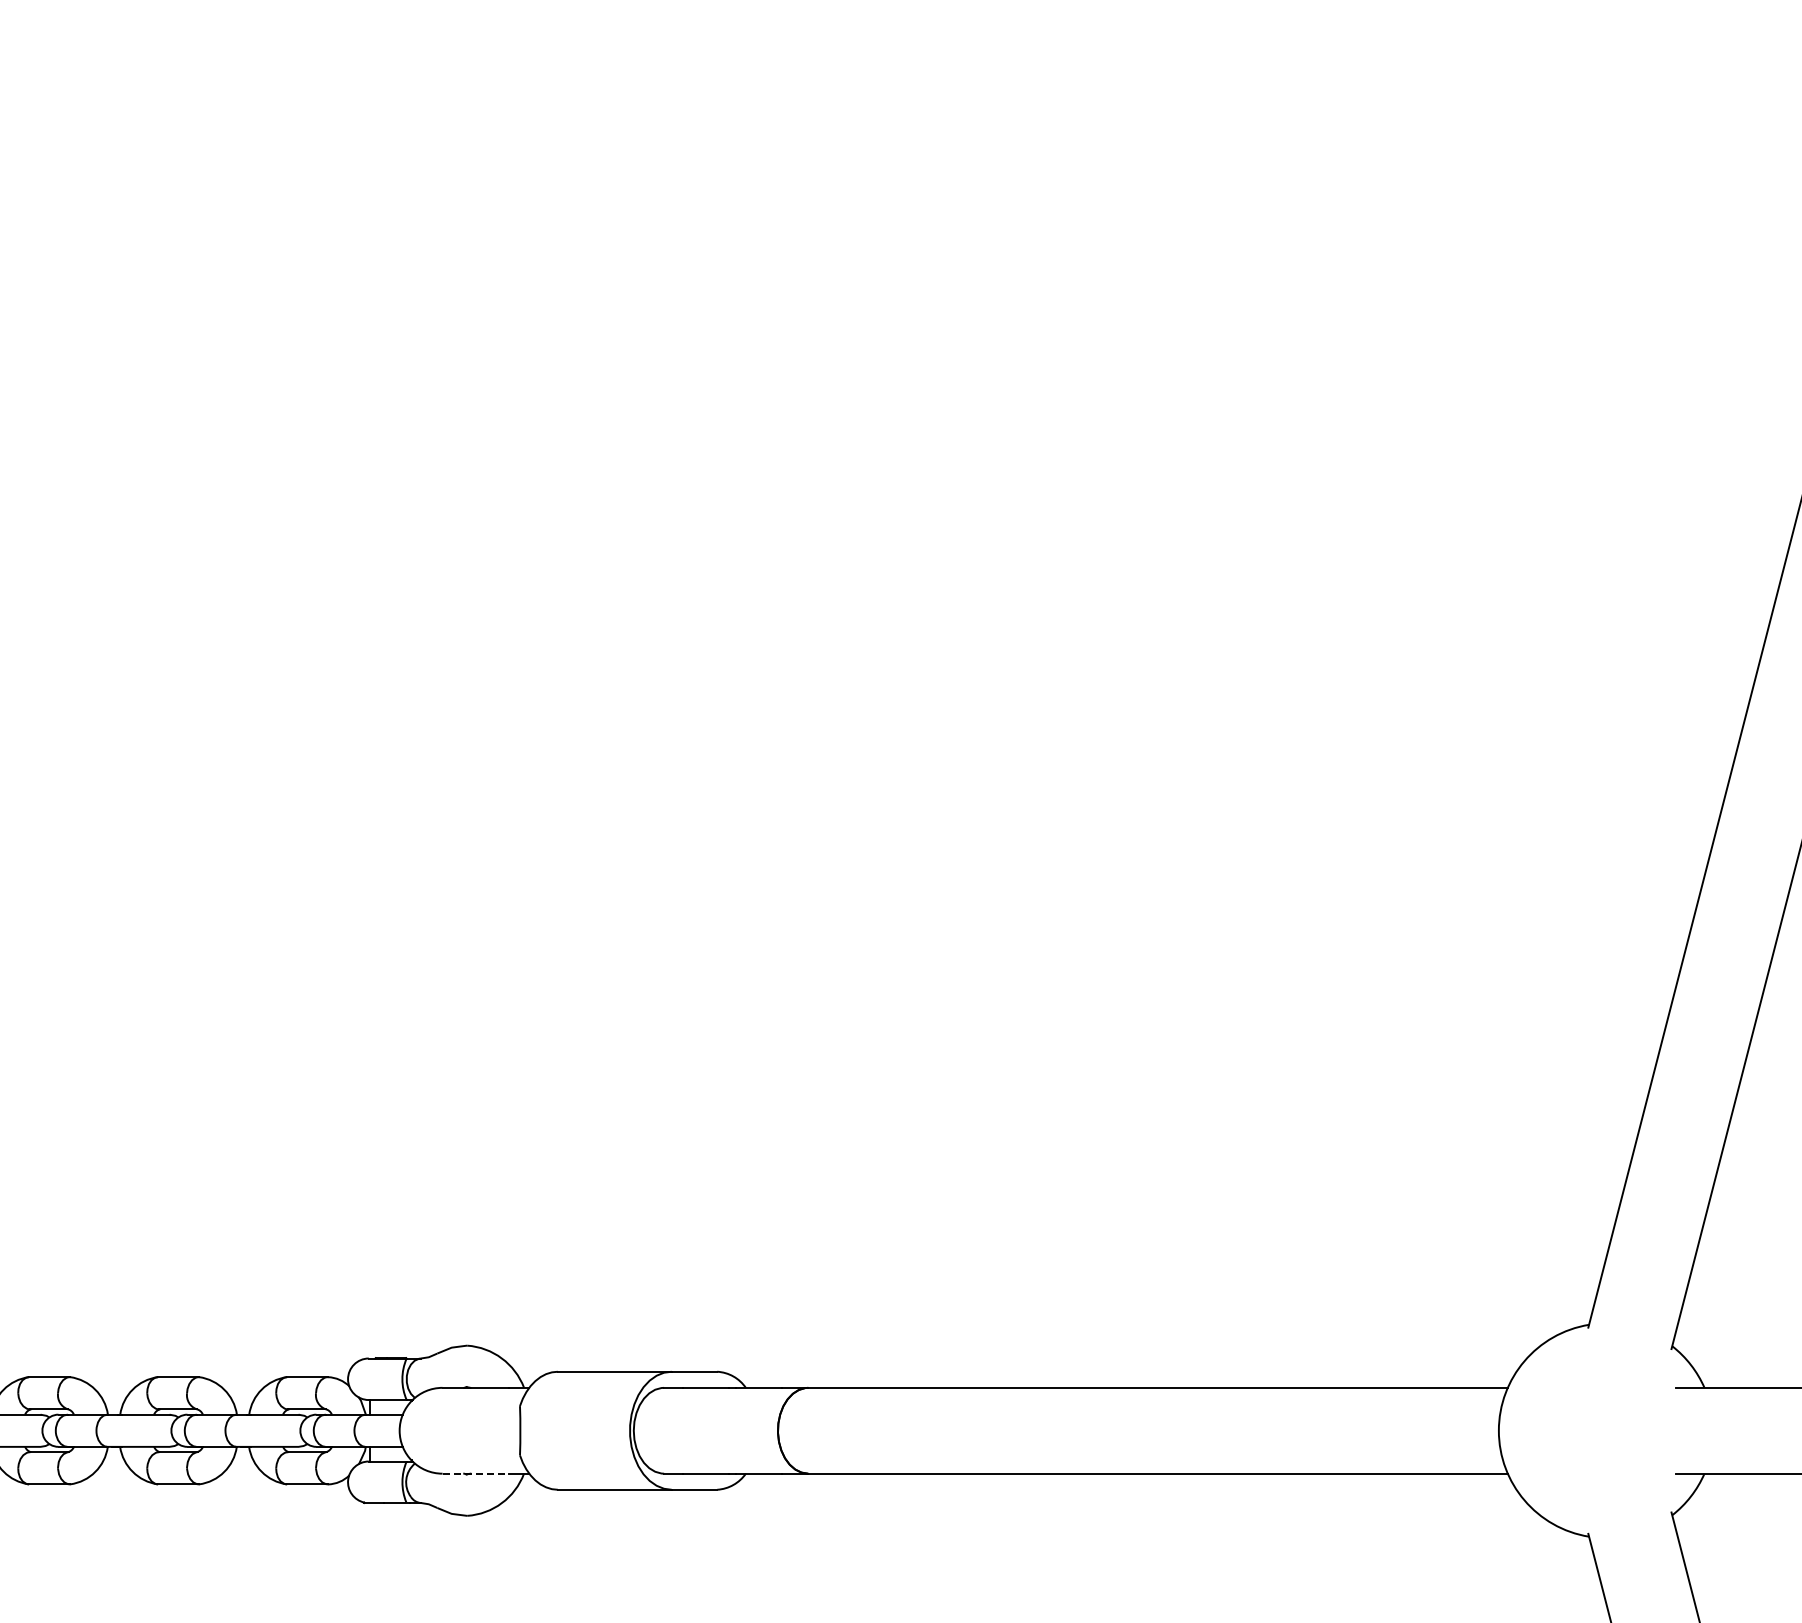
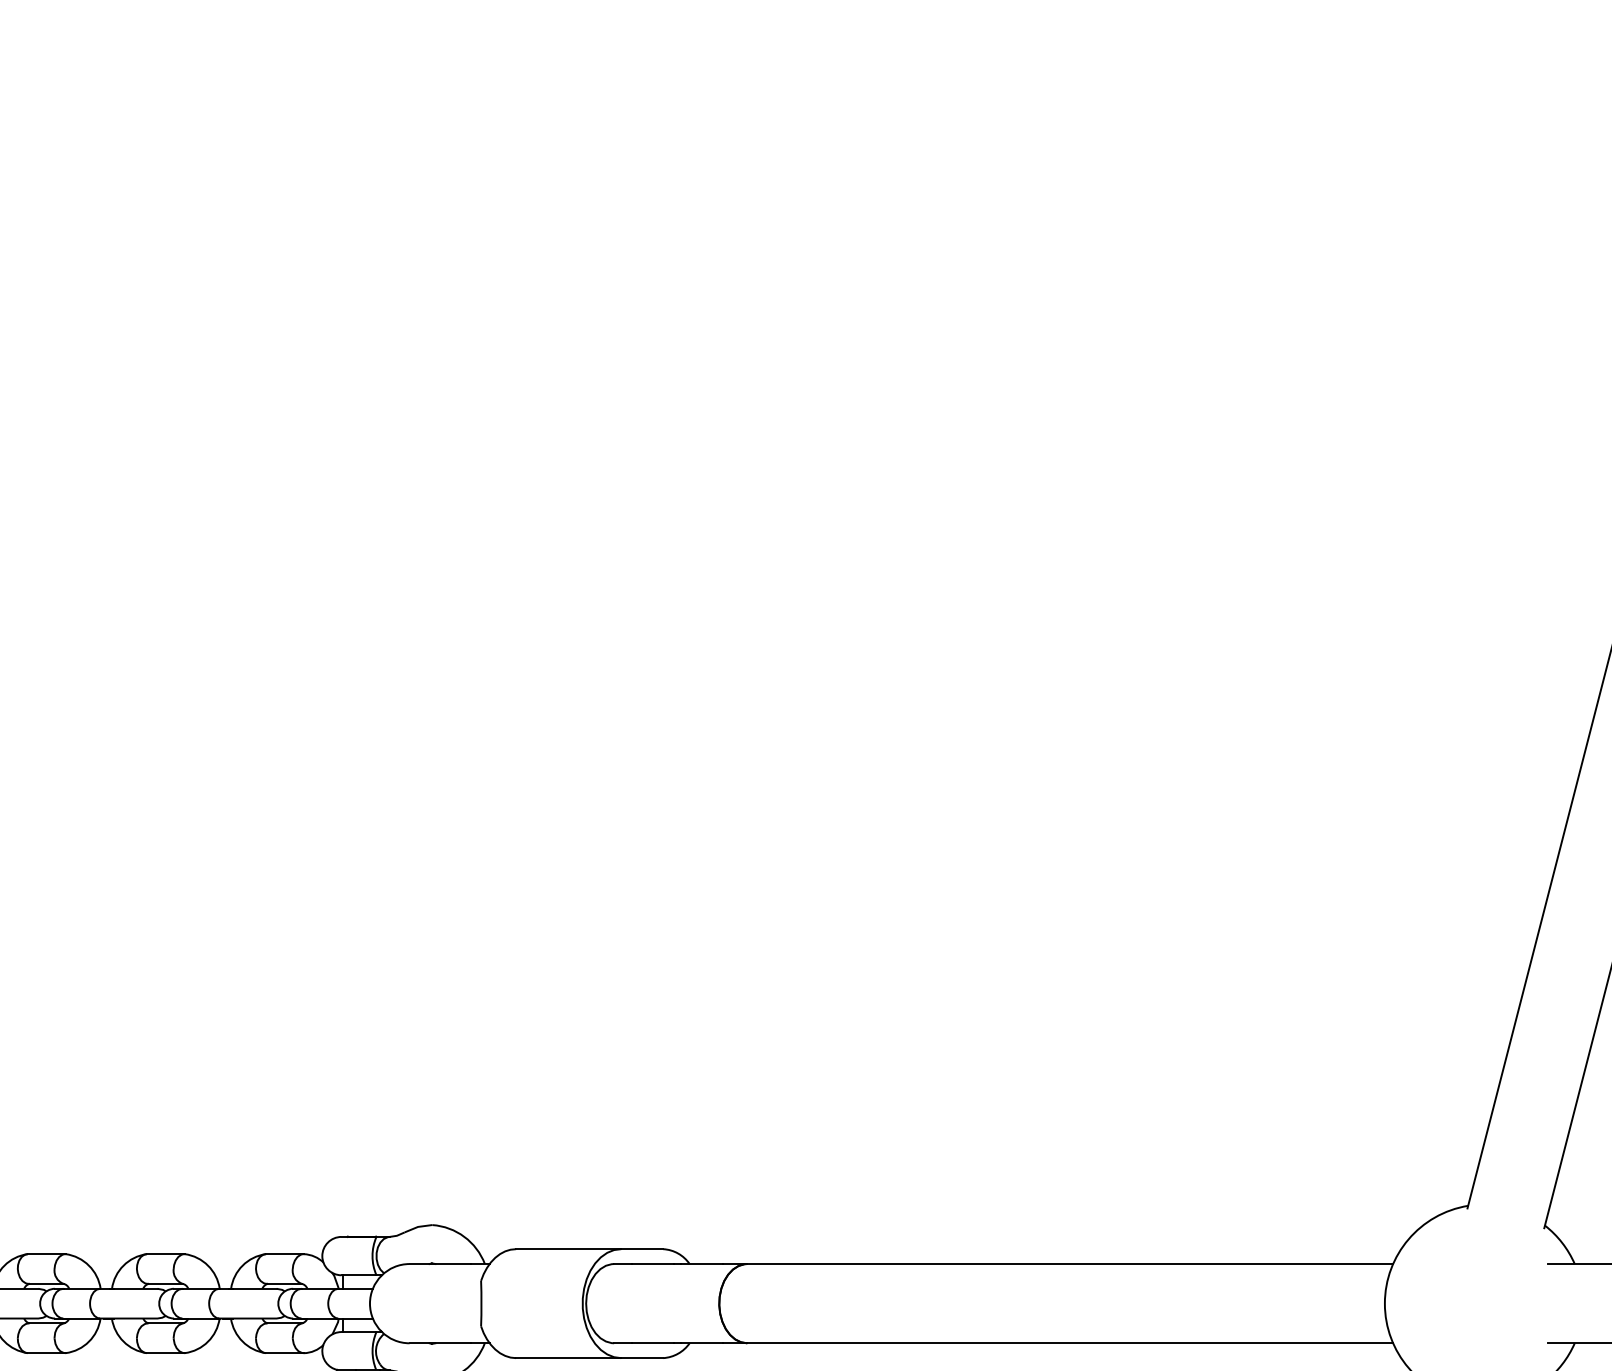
line: (476, 1473) -> (440, 1343), dashed -> solid

